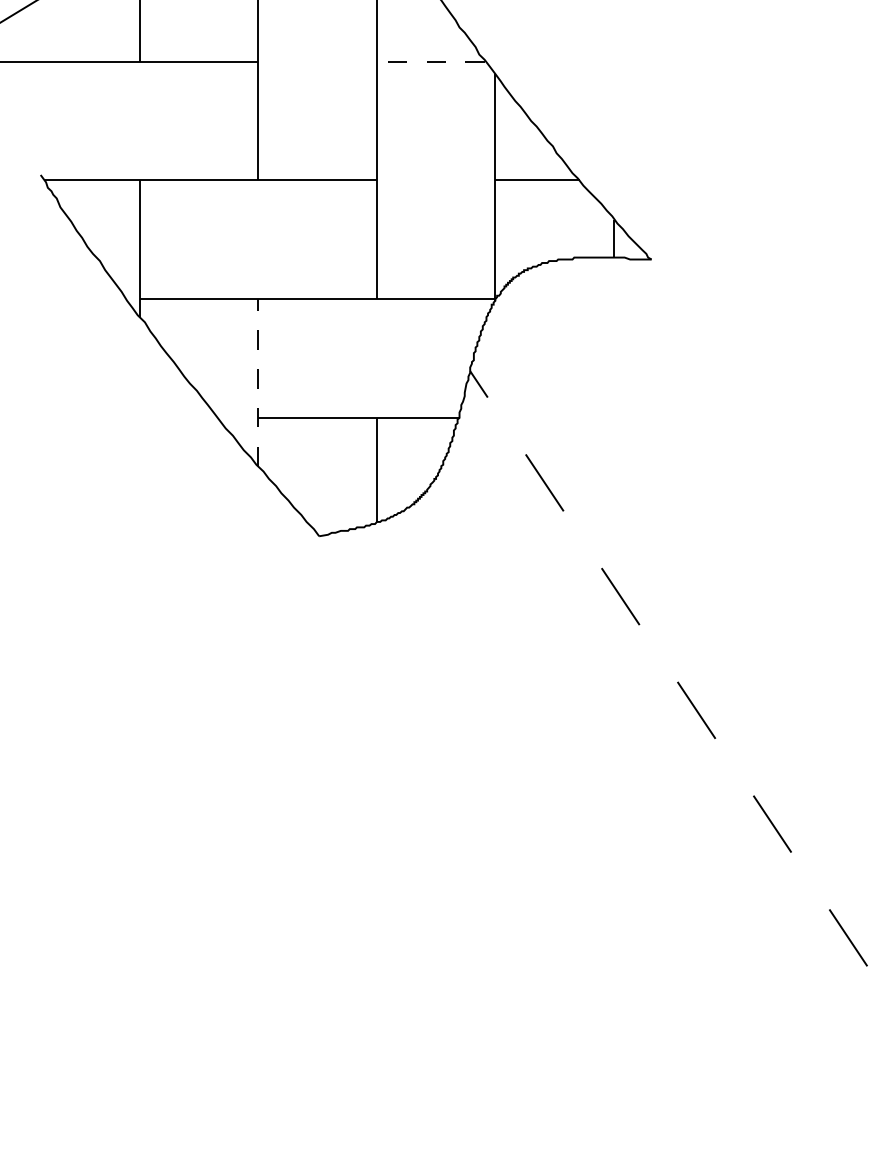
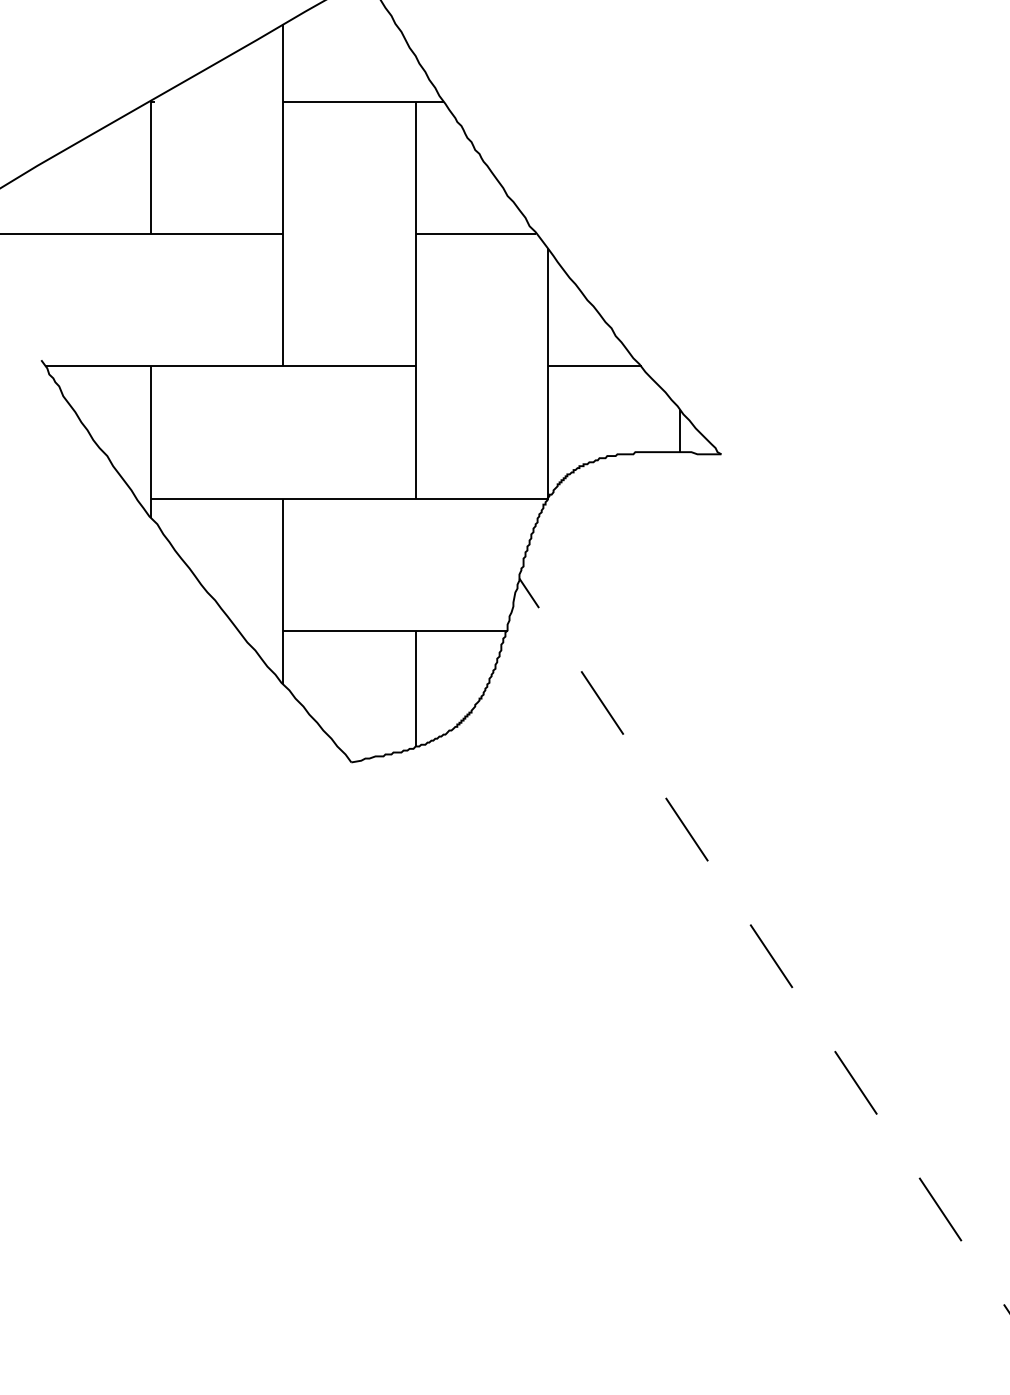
line: (430, 62) -> (475, 234), dashed -> solid
line: (258, 382) -> (283, 591), dashed -> solid

